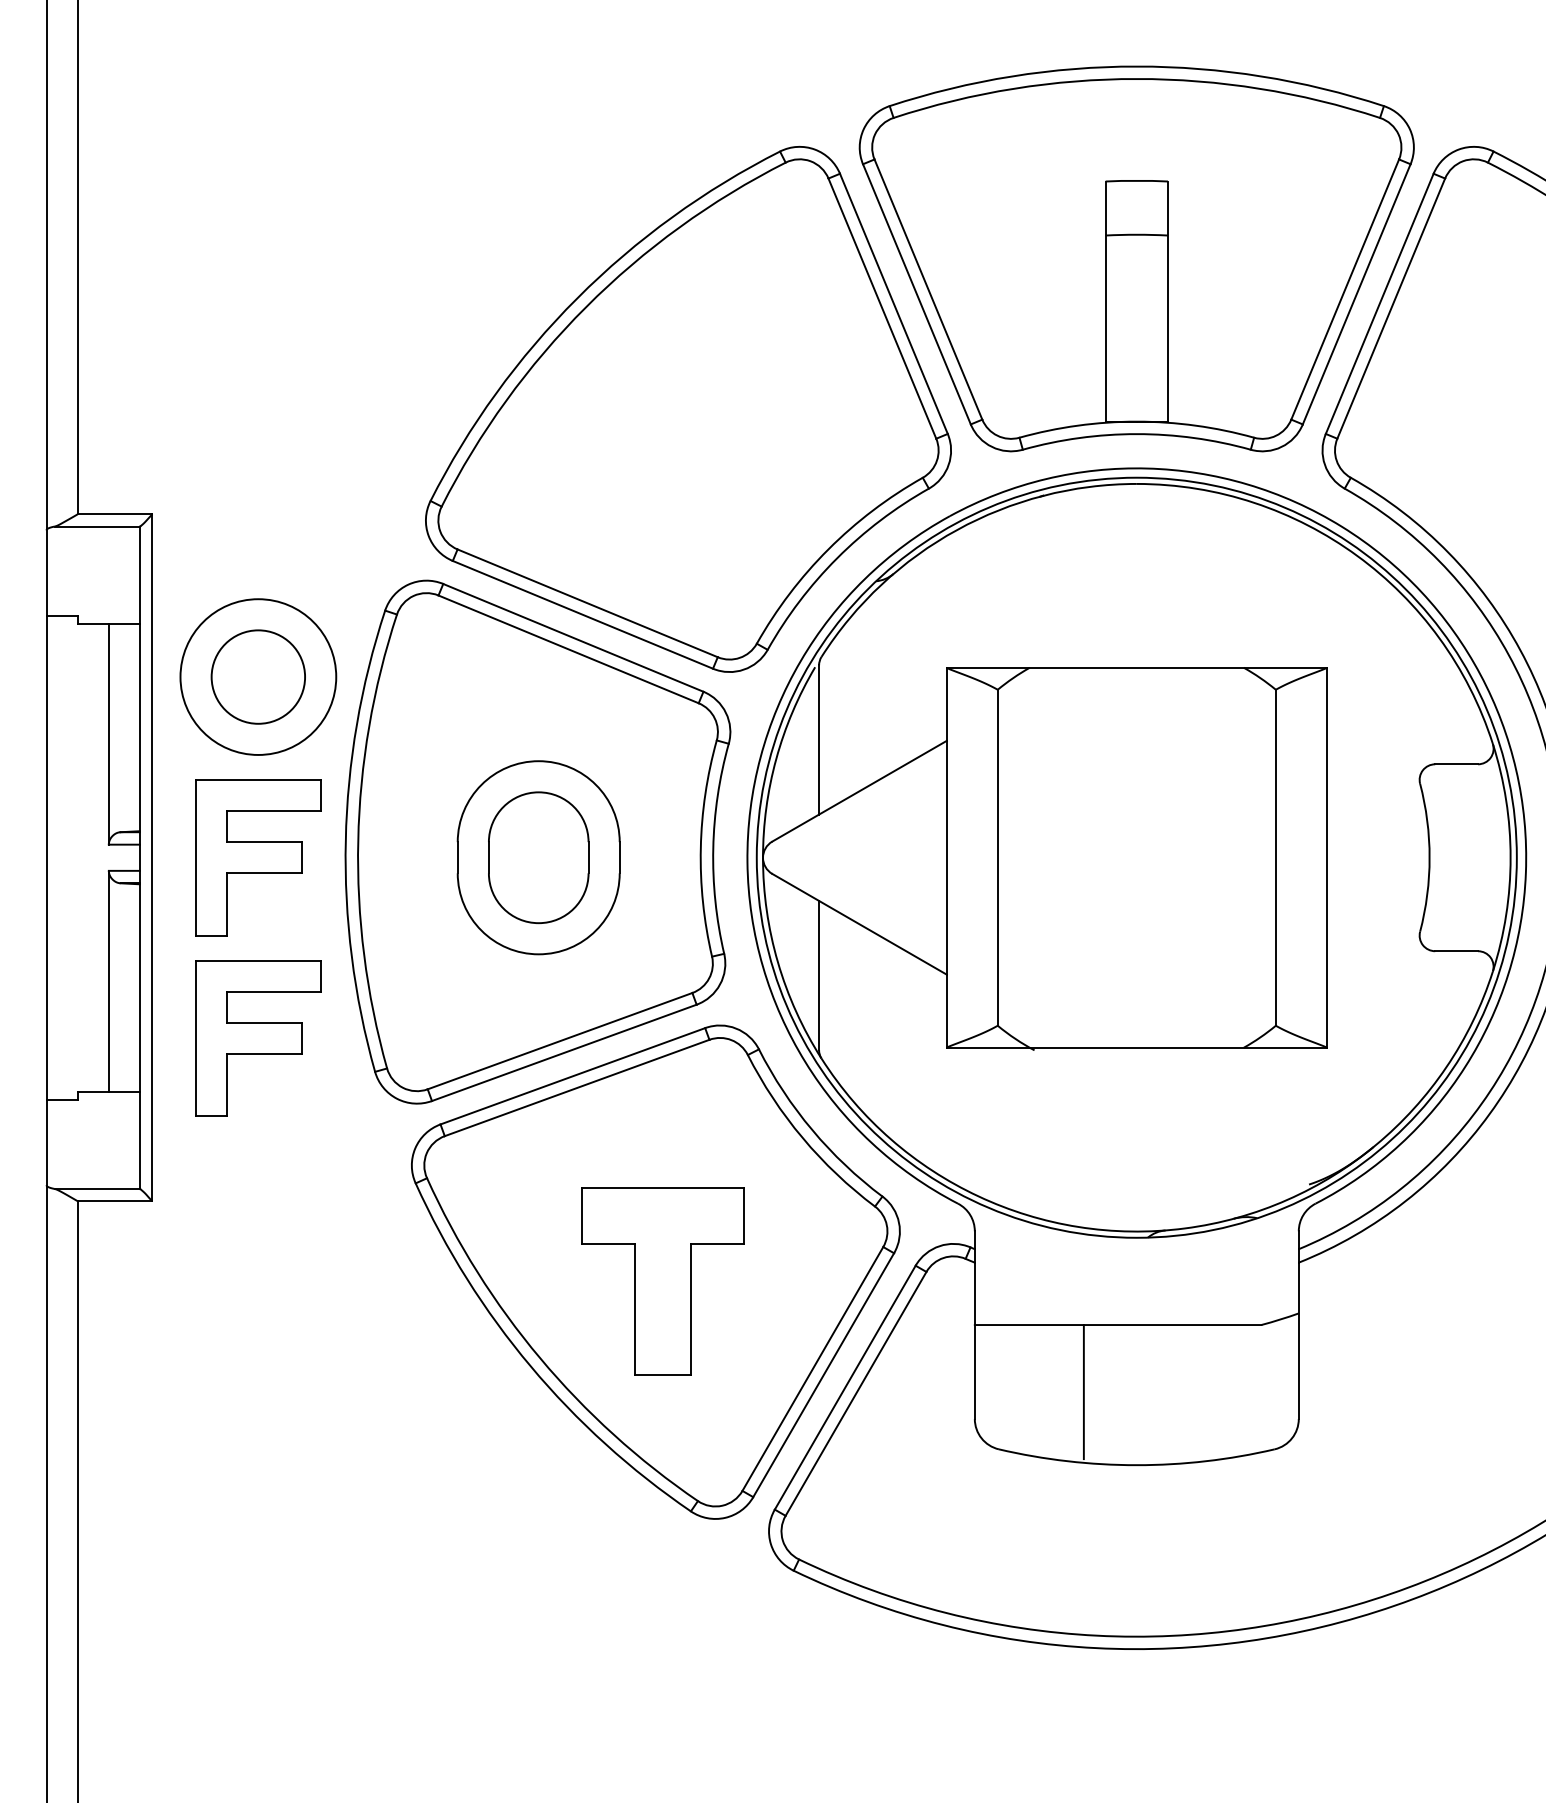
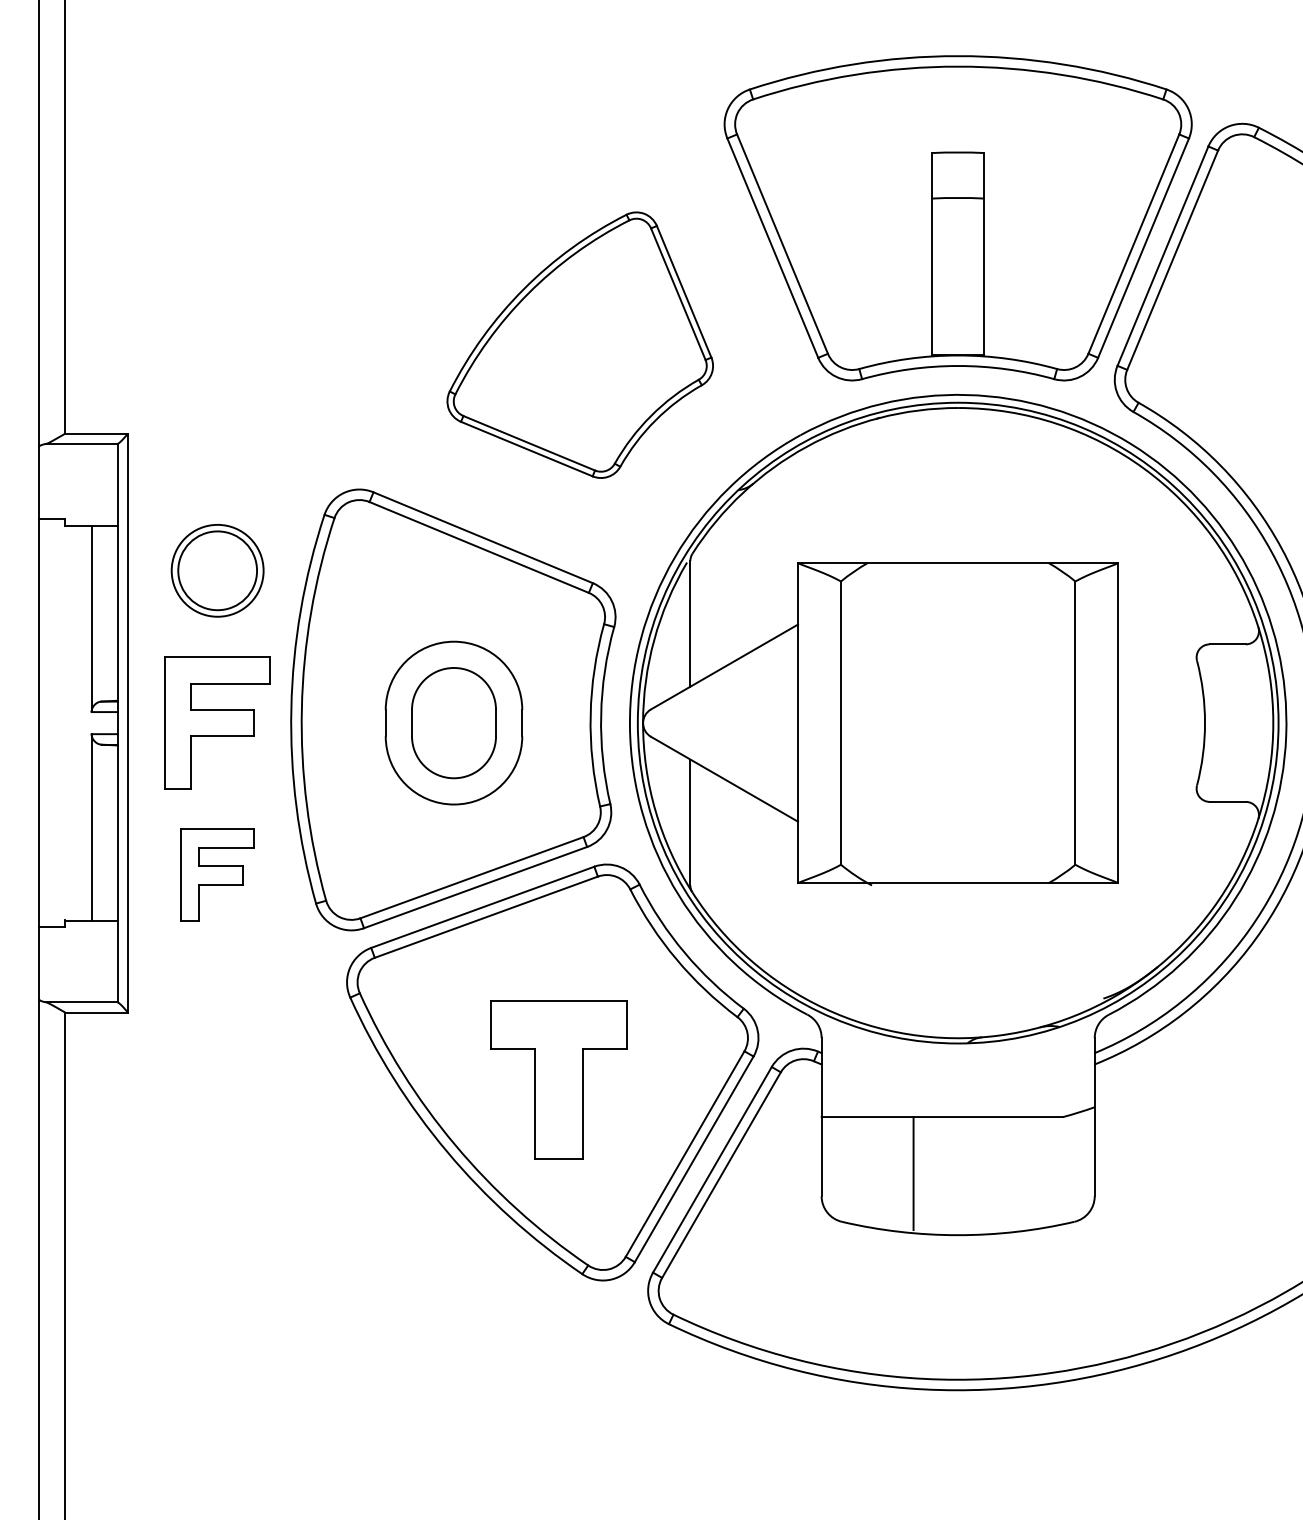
part: (688, 409) -> (580, 345), size x0.6
circle: (258, 676) -> (217, 570), size x0.7
part: (258, 1038) -> (217, 875), size x0.7

